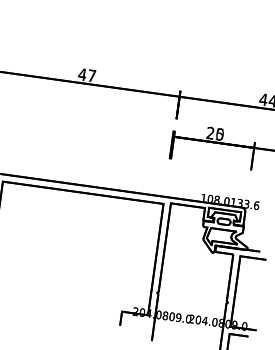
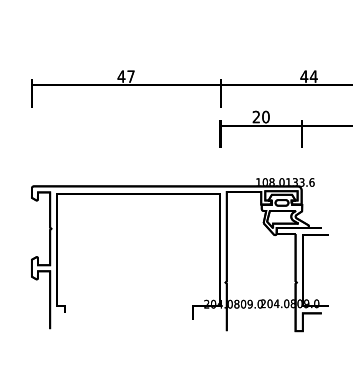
text: (219, 133) -> (265, 116), 25 -> 20

